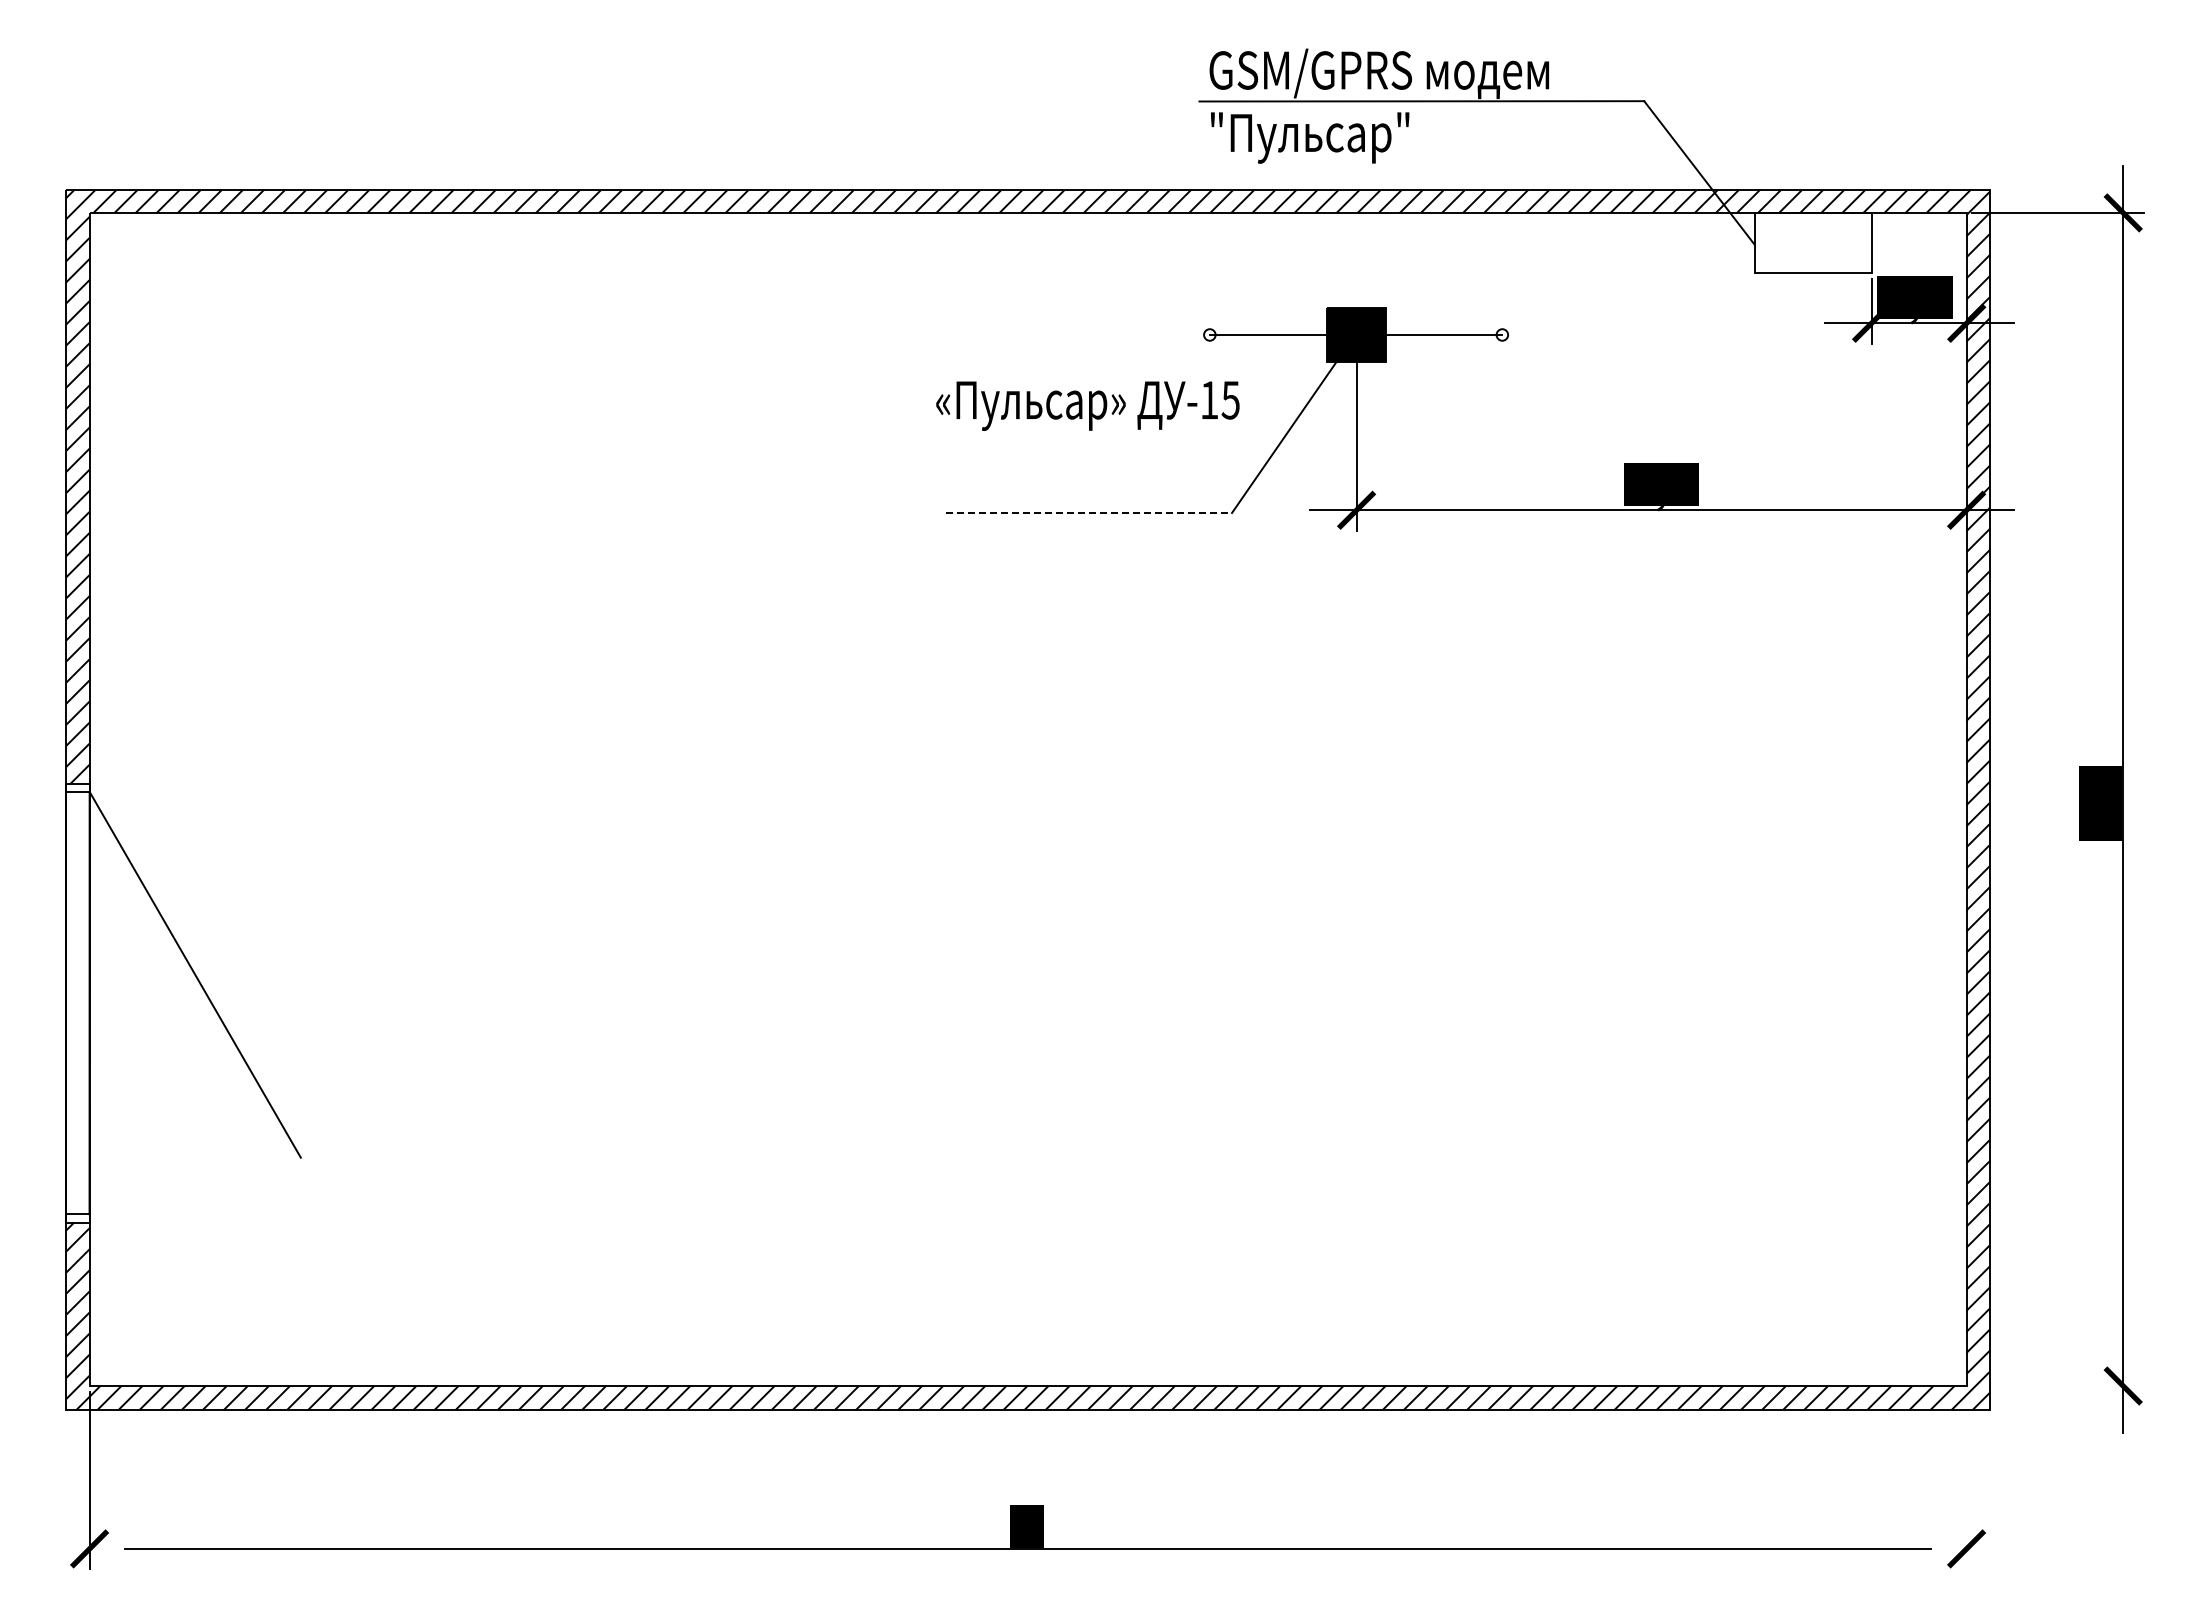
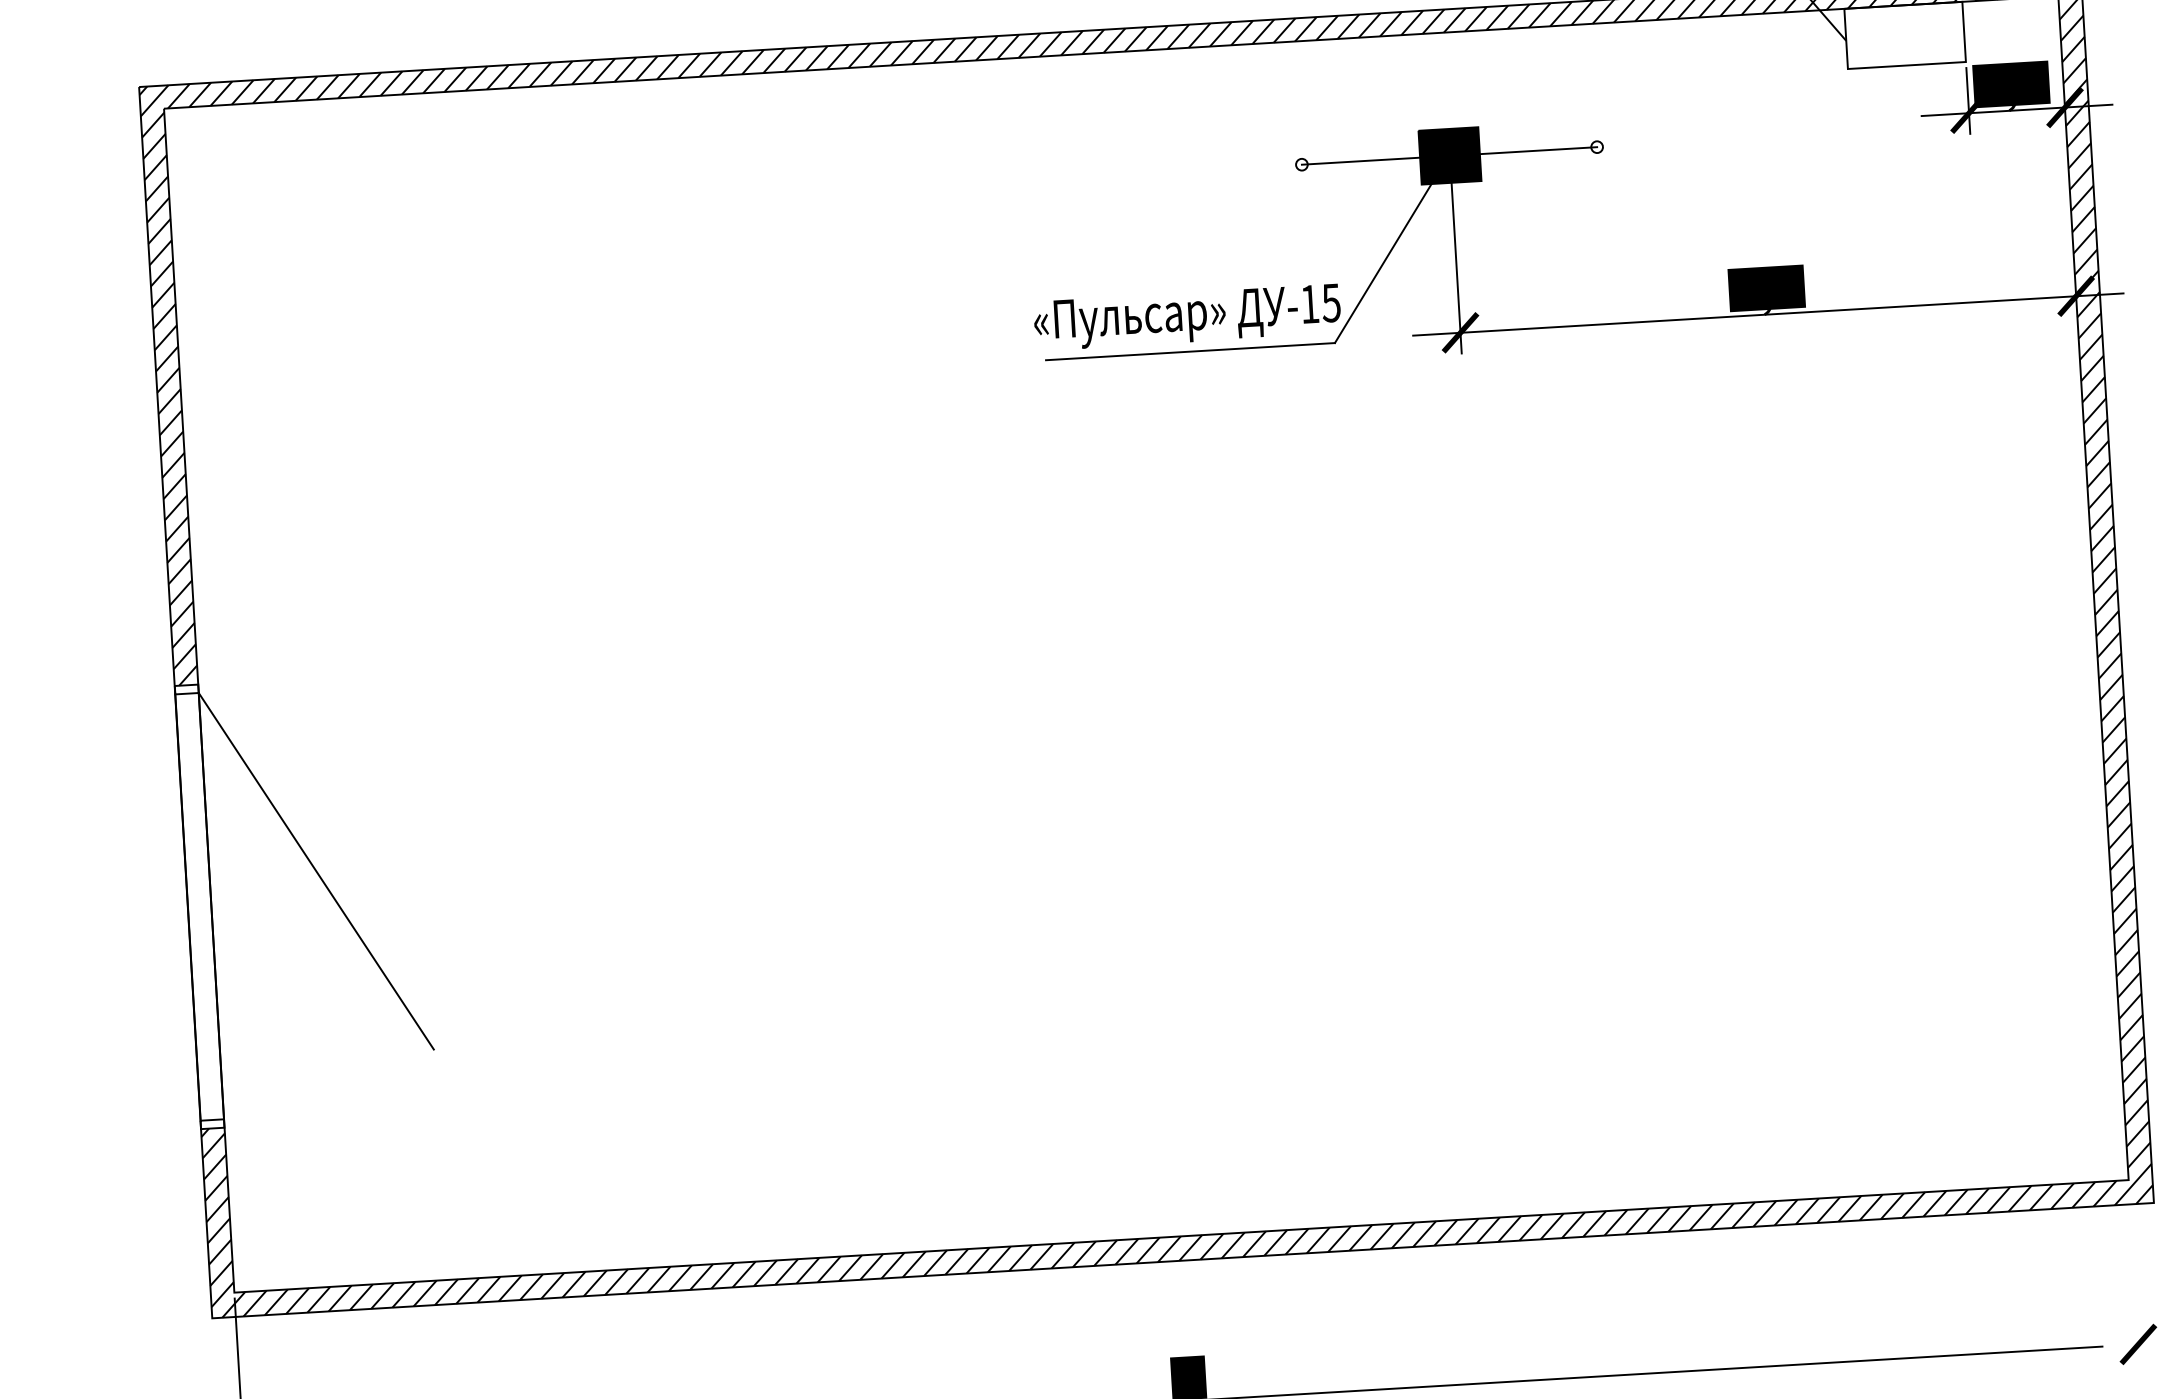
text: (1087, 405) -> (1187, 316), moved
line: (1089, 513) -> (1191, 352), dashed -> solid

